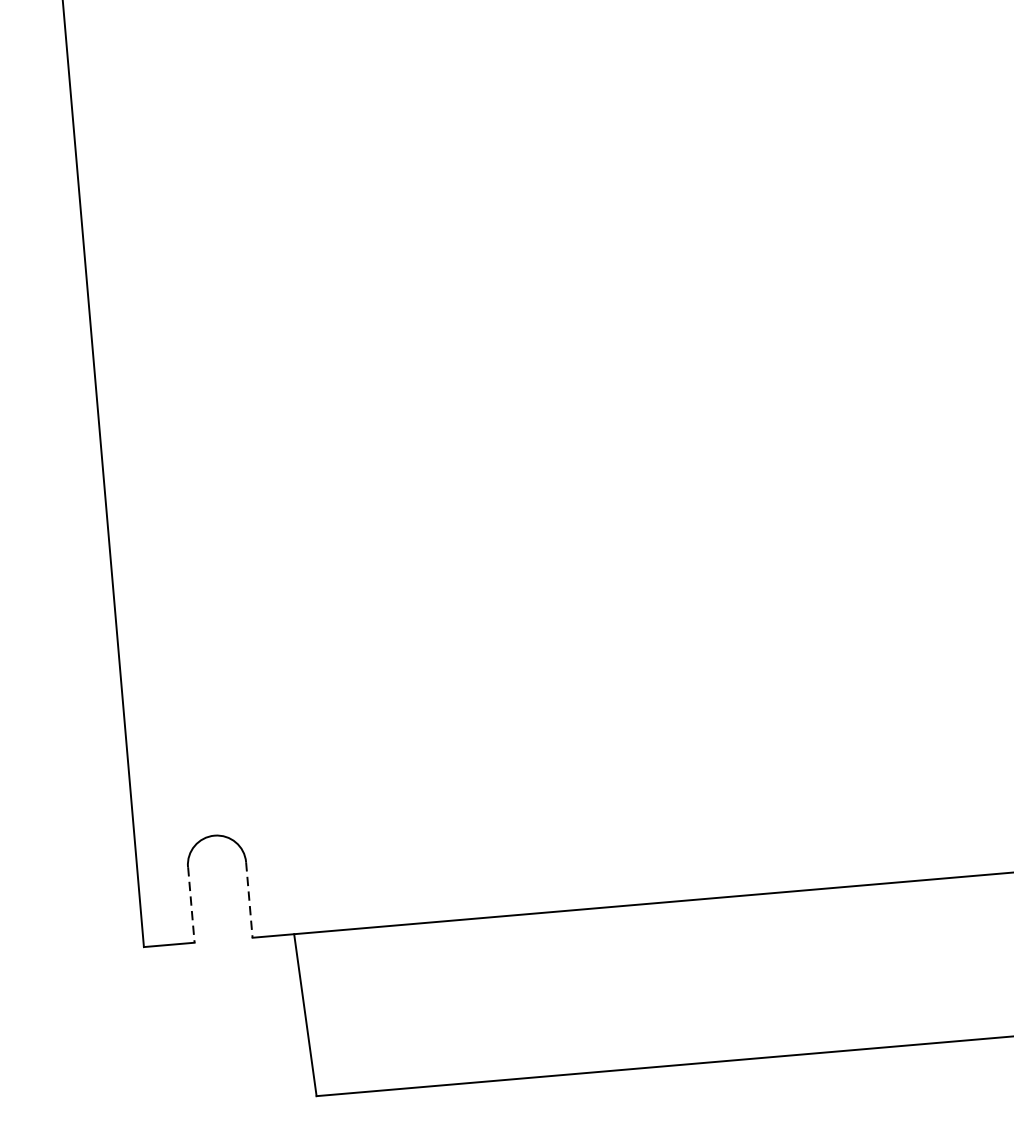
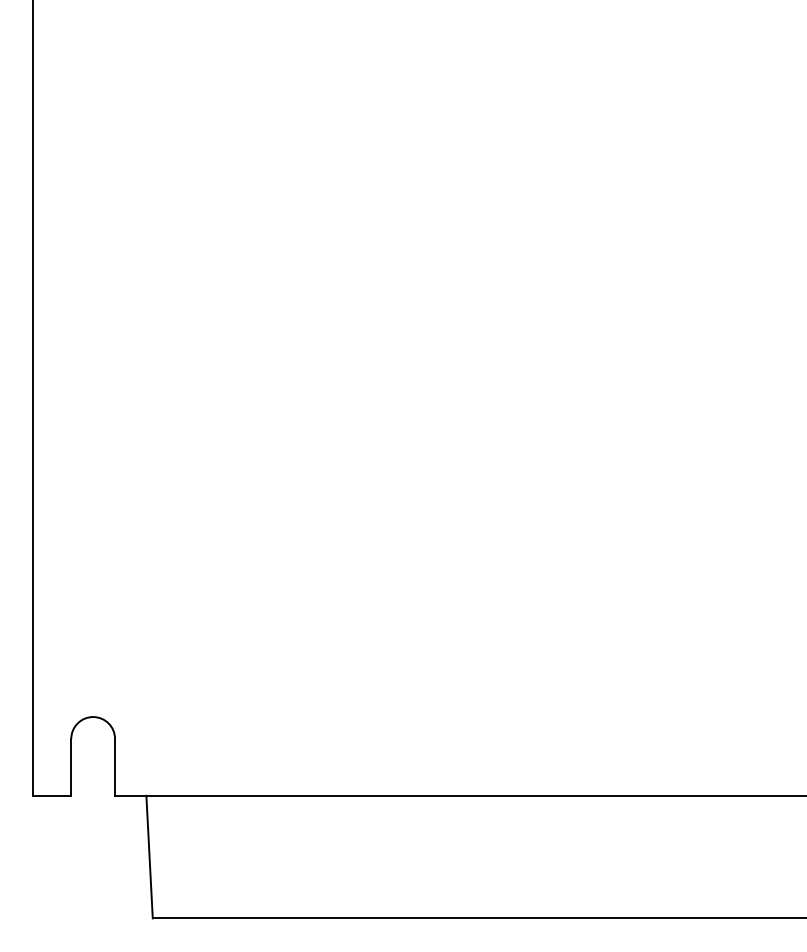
line: (249, 900) -> (115, 767), dashed -> solid
line: (191, 905) -> (71, 767), dashed -> solid

